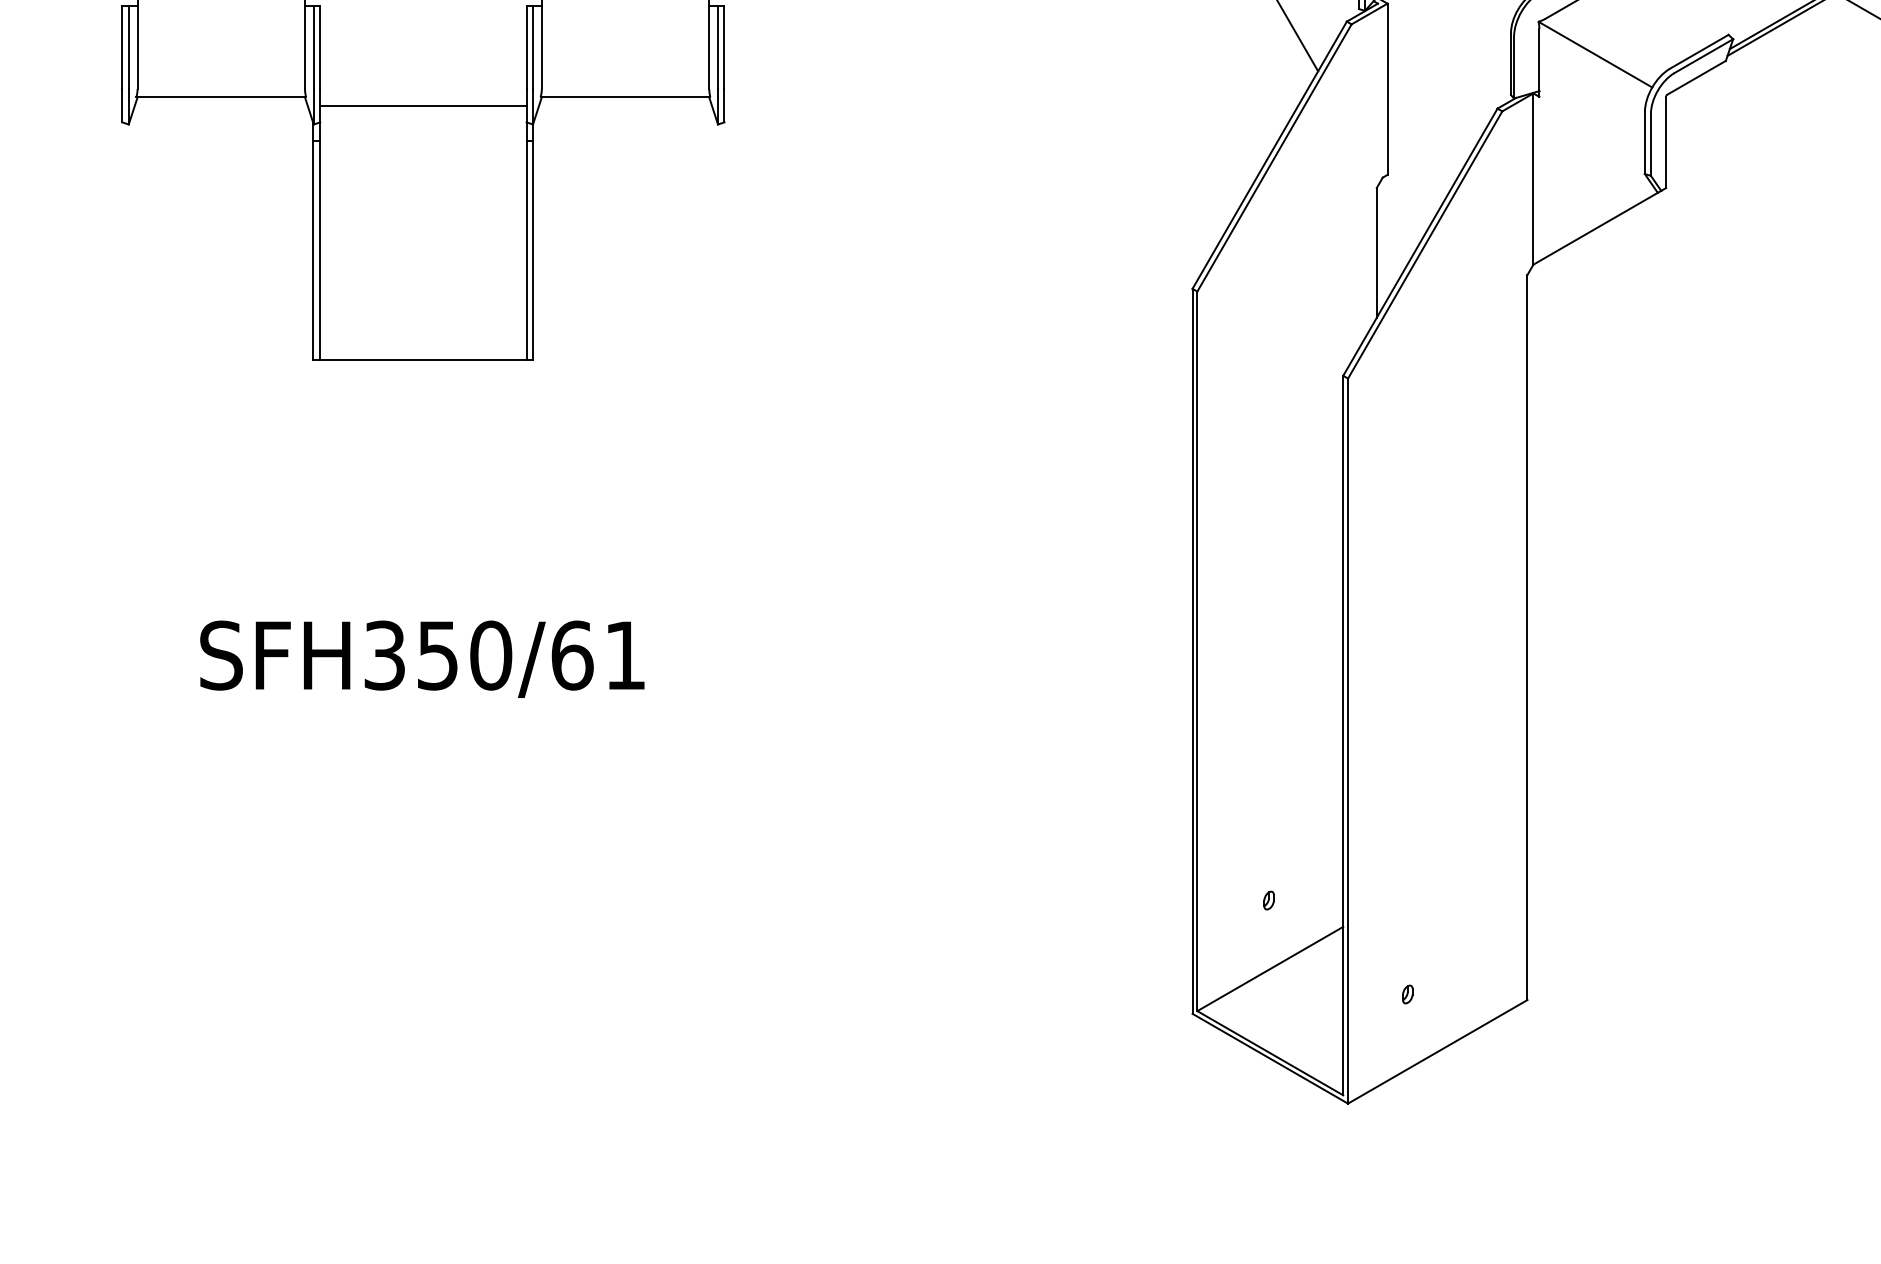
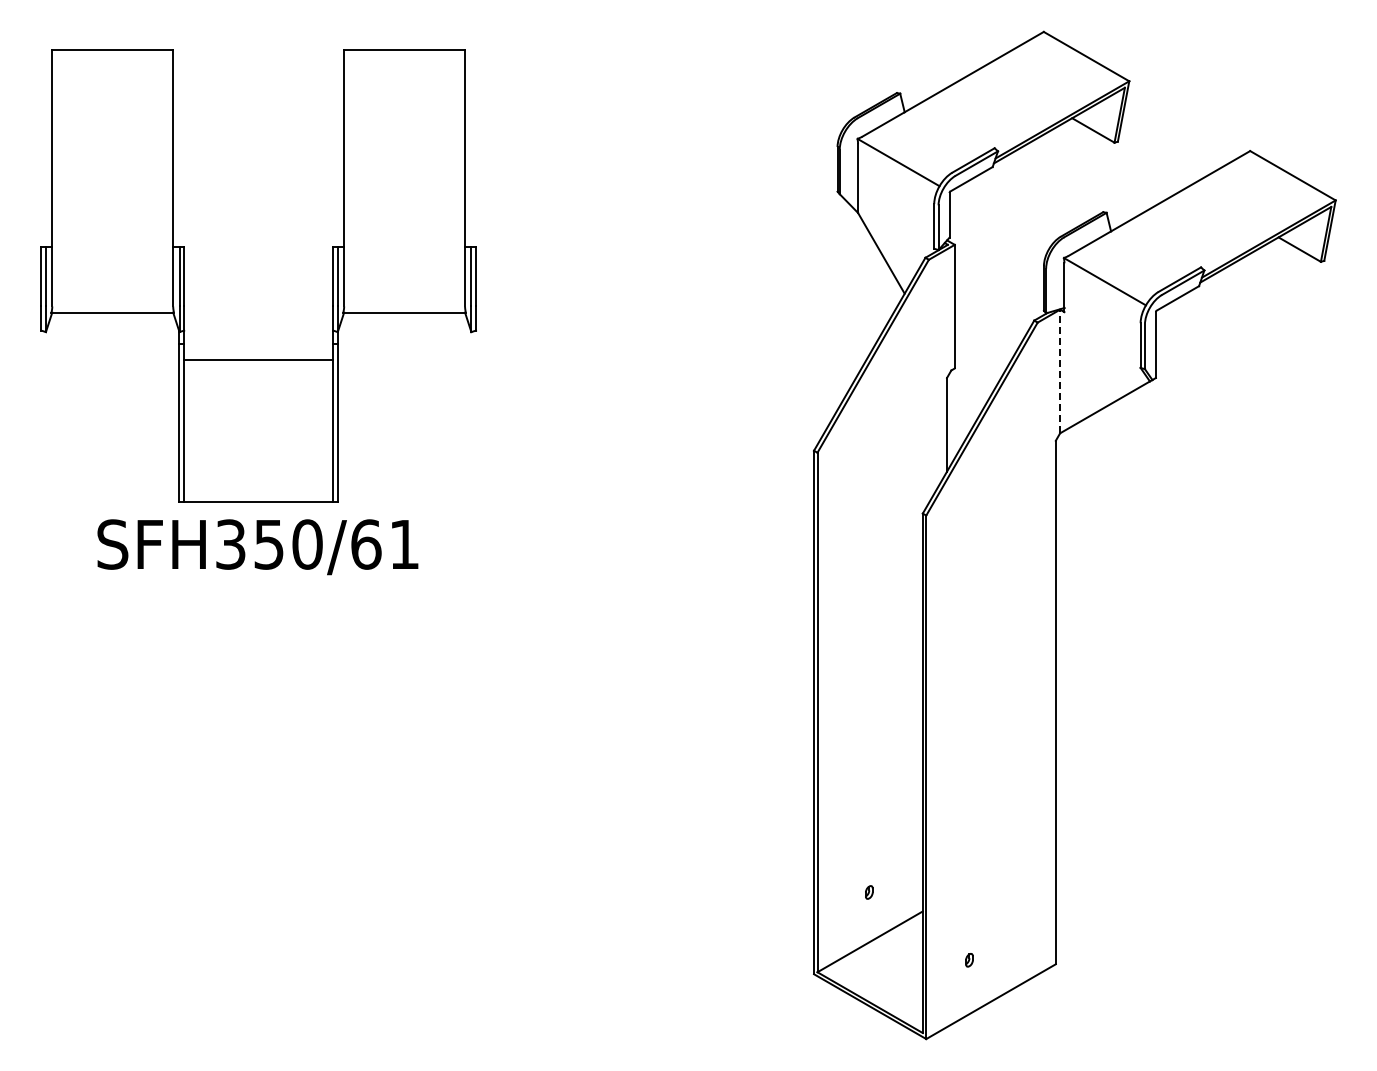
line: (423, 105) -> (258, 359), moved
line: (1533, 179) -> (1060, 371), solid -> dashed
text: (421, 659) -> (257, 547), moved

